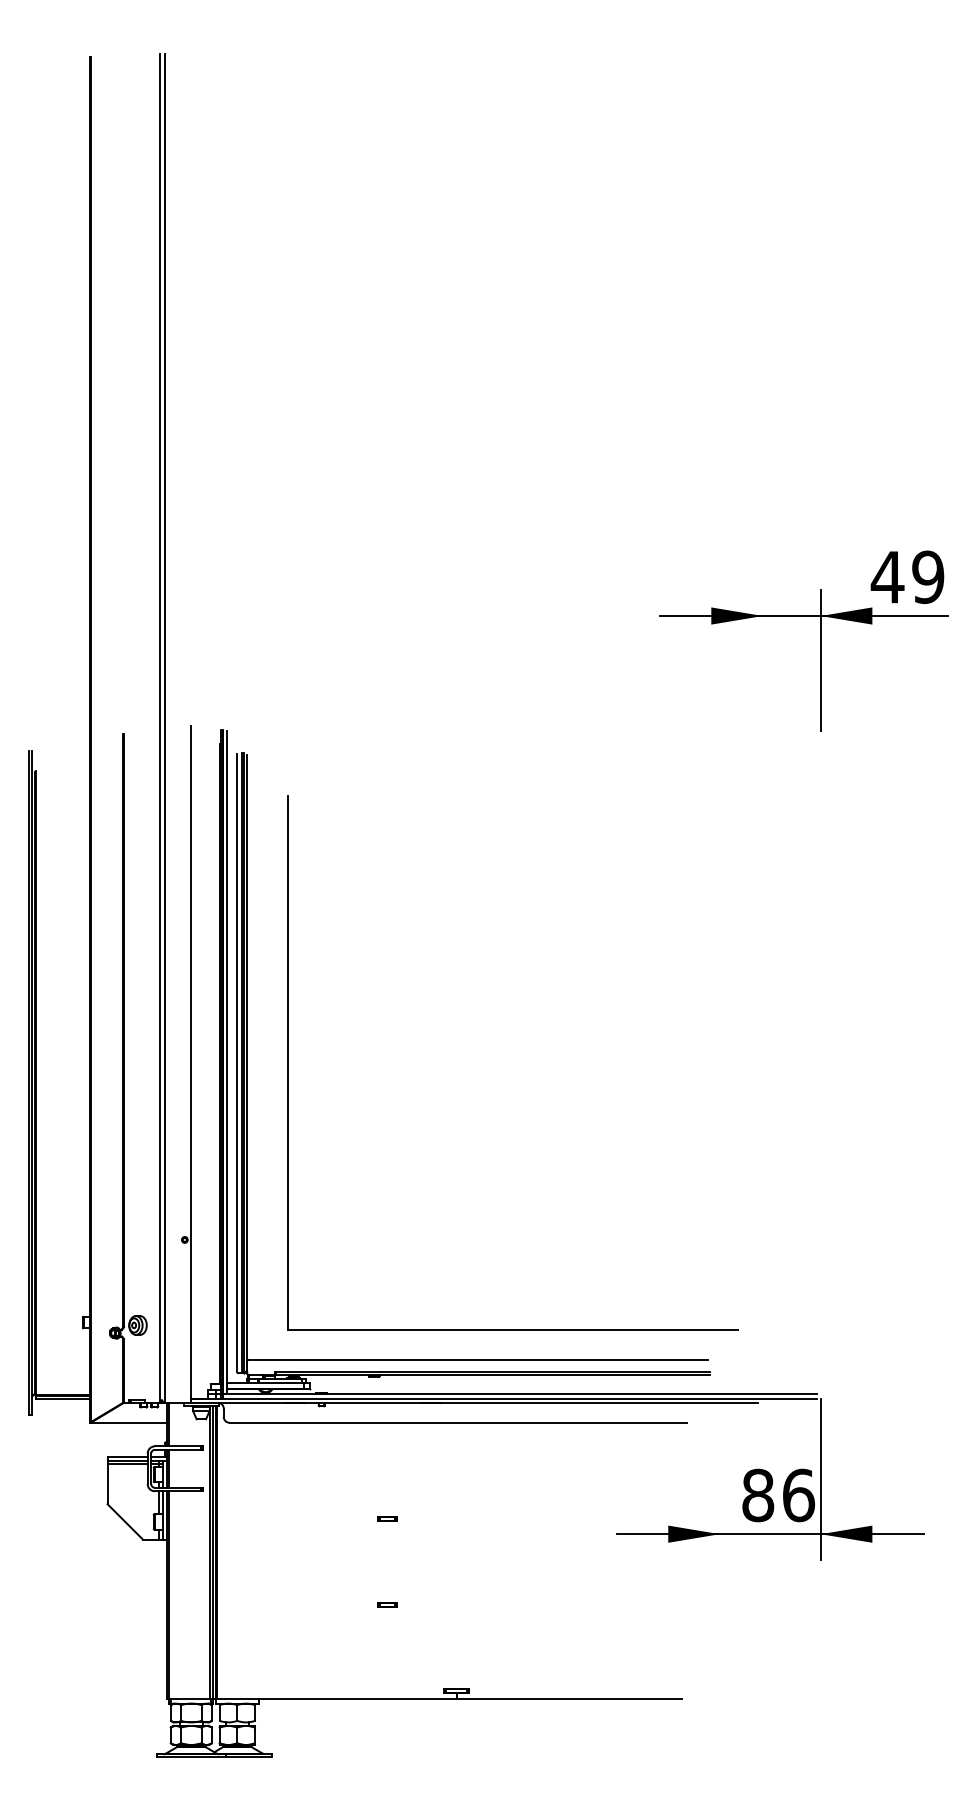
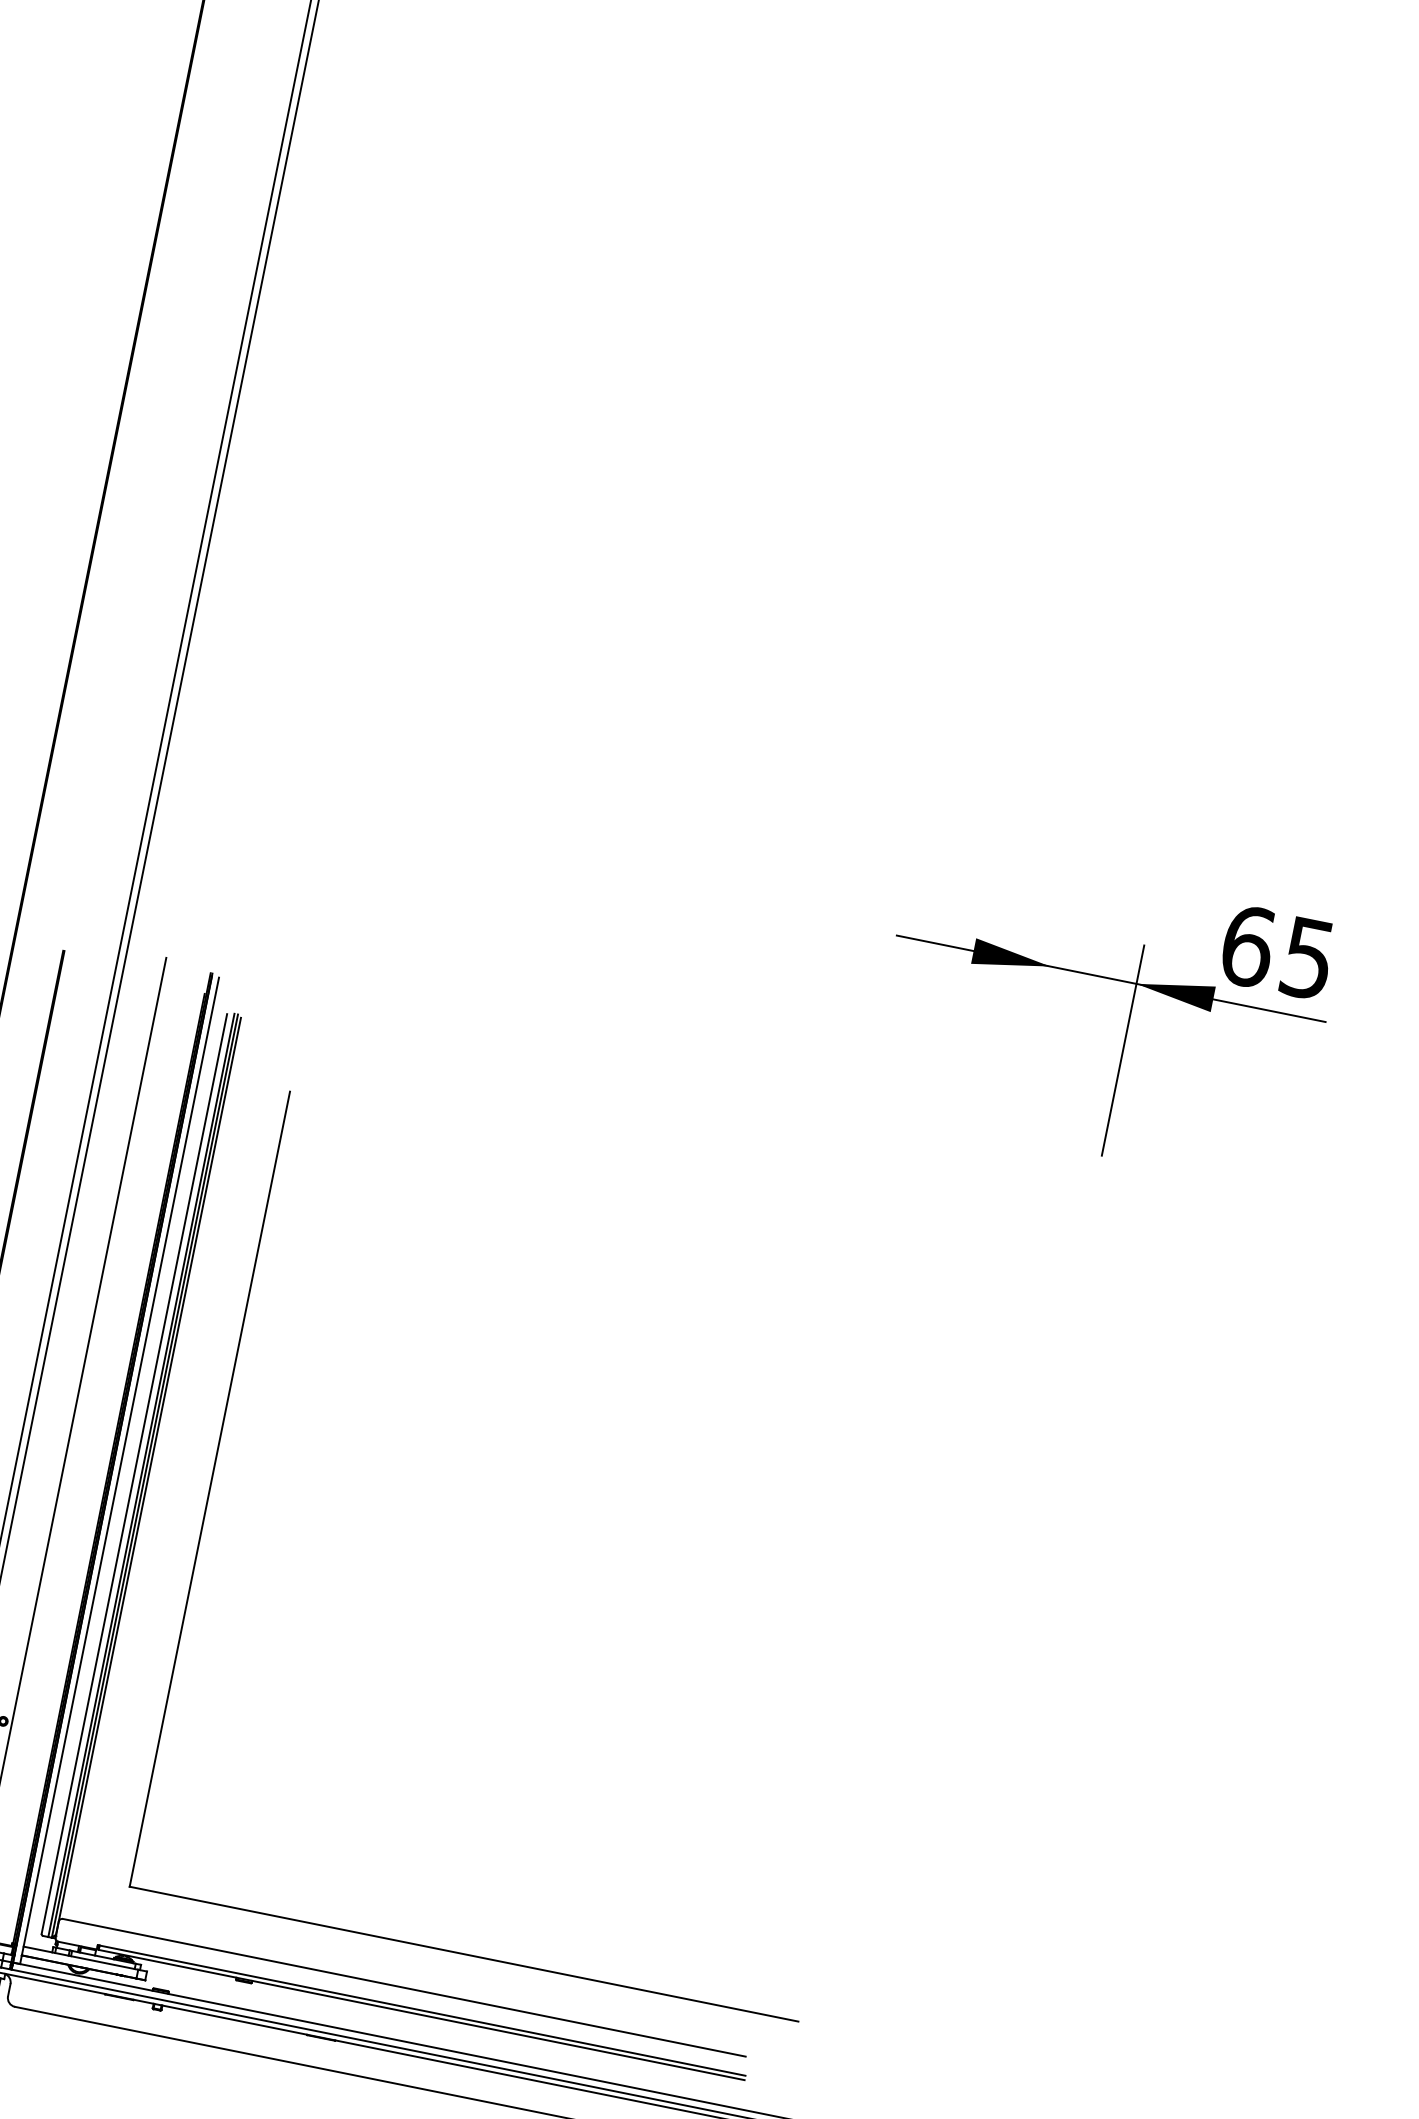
text: (907, 577) -> (1277, 952), 49 -> 65

